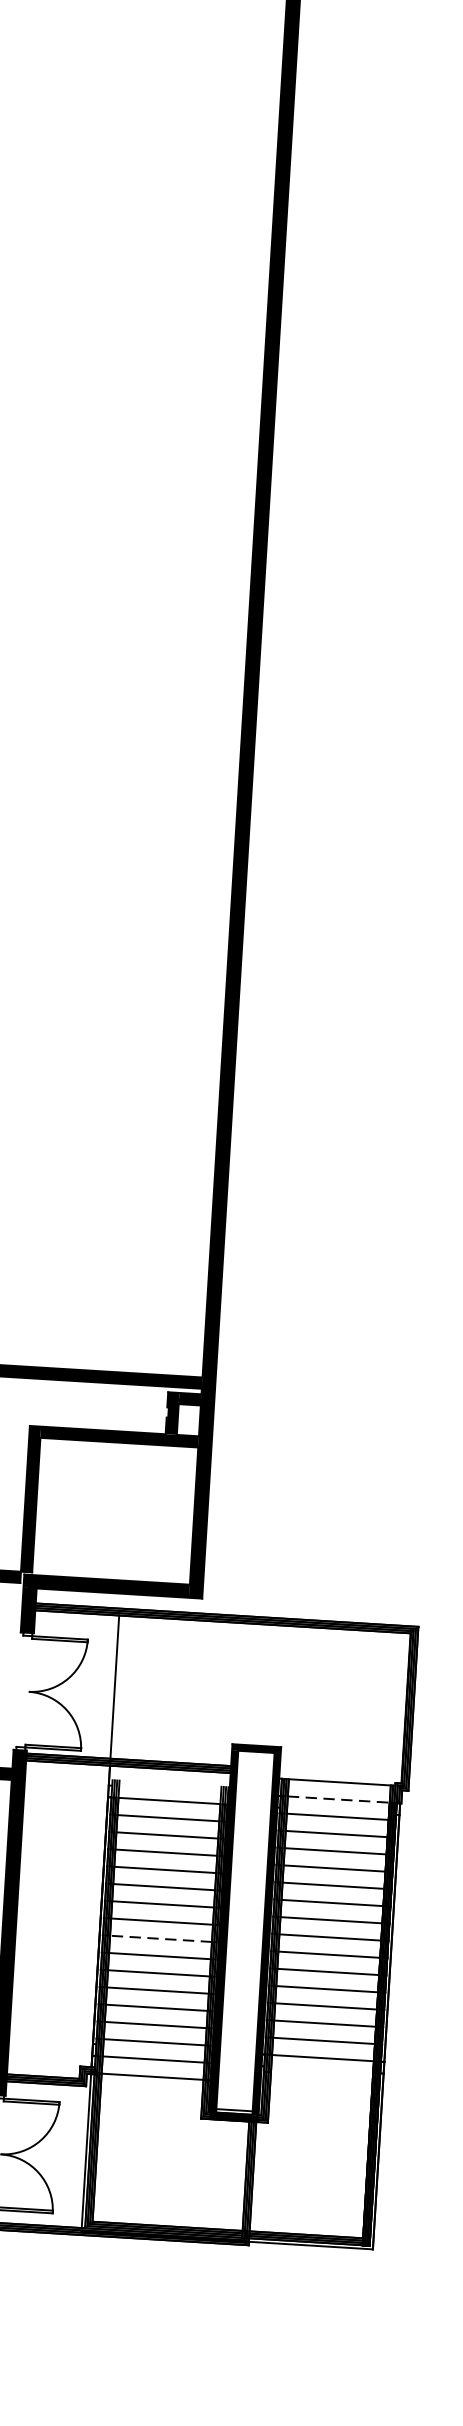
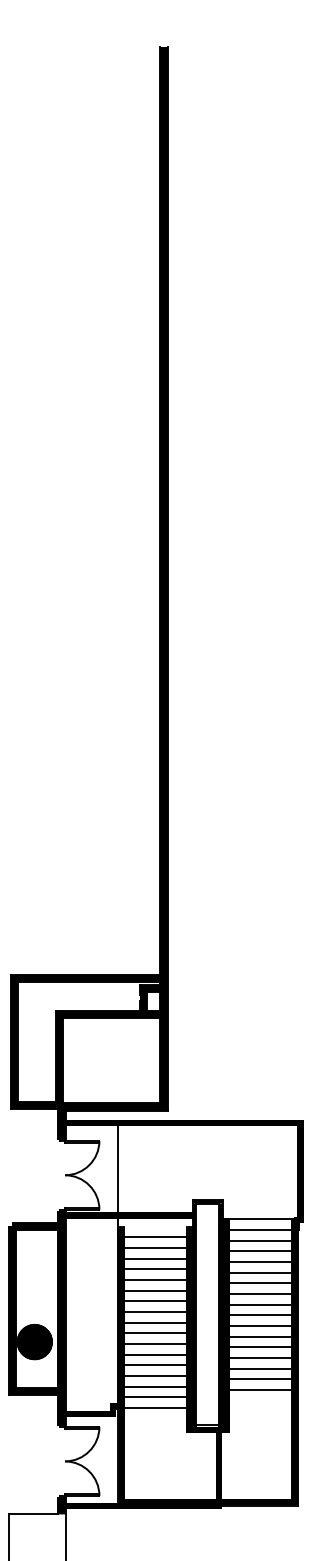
line: (339, 1800) -> (260, 1230), dashed -> solid
line: (160, 1938) -> (155, 1322), dashed -> solid

